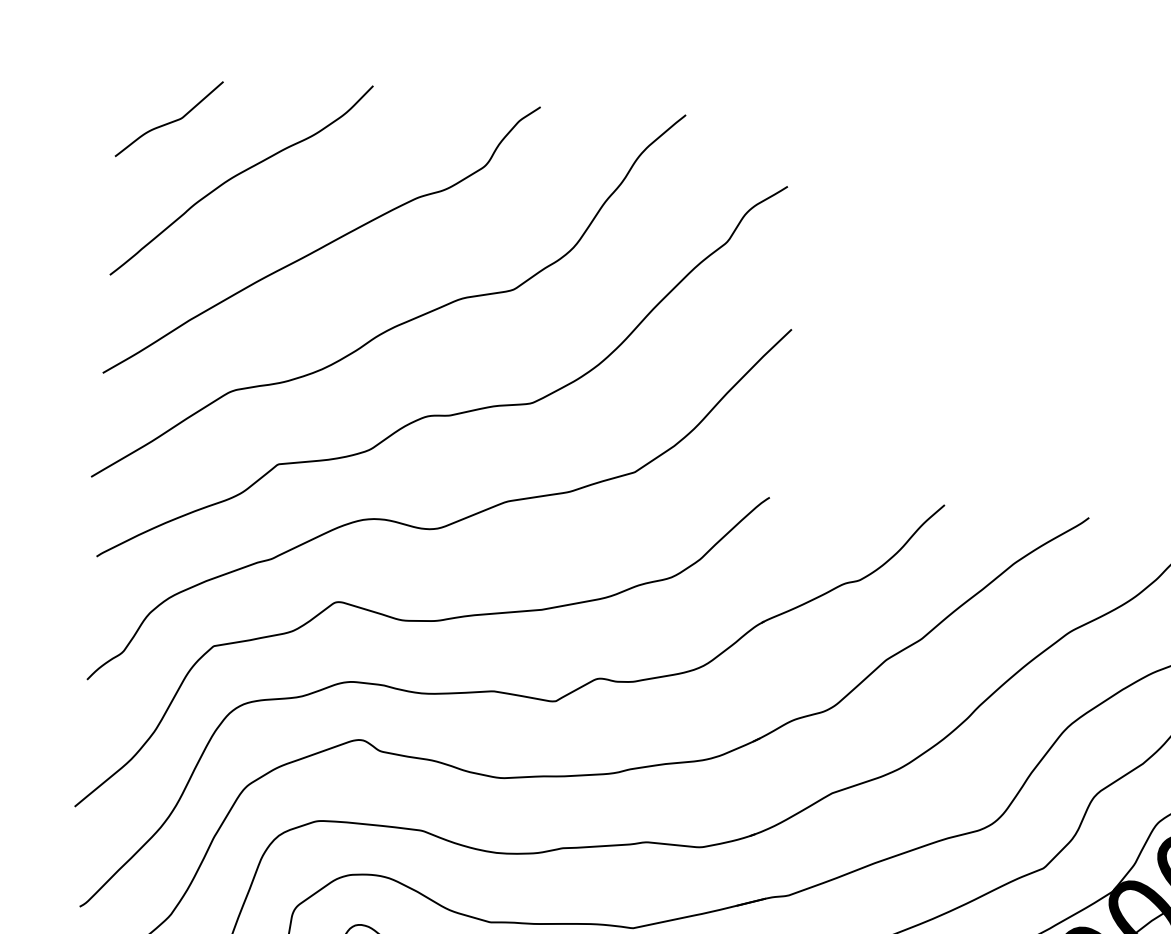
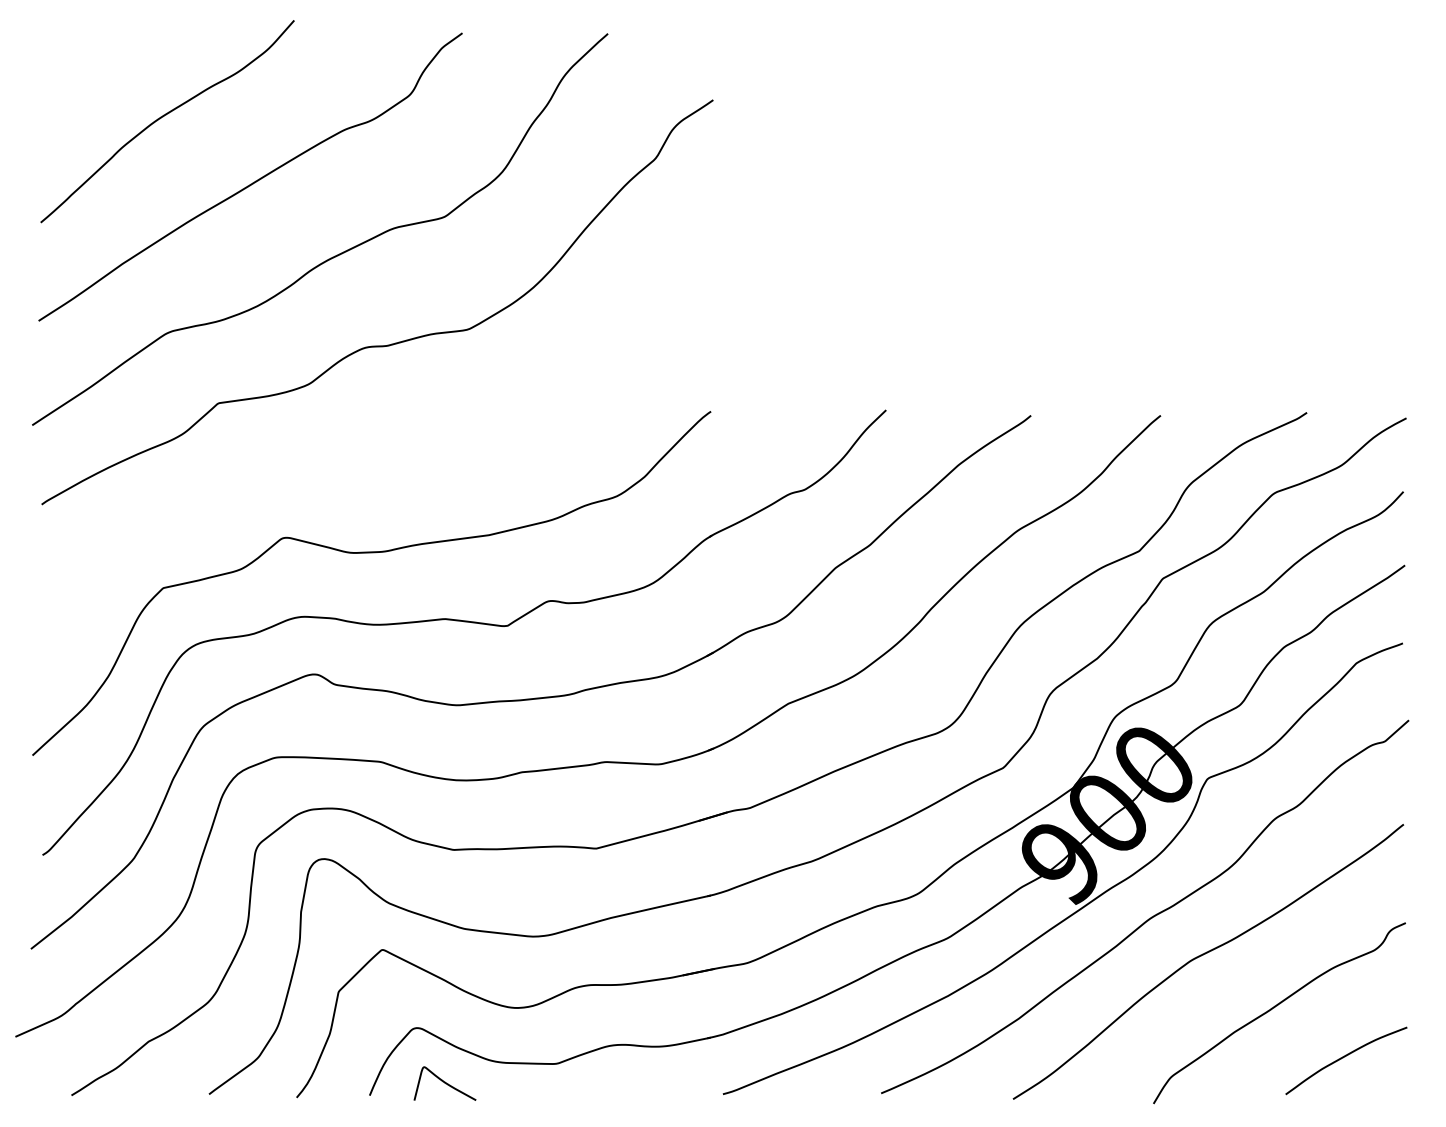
curve: (170, 121) -> (93, 66), removed
curve: (447, 524) -> (390, 454), removed

